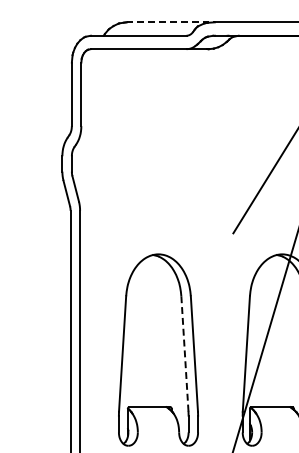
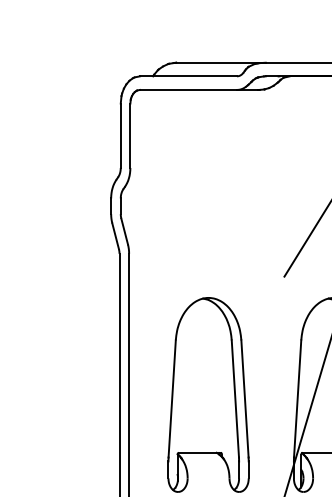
line: (170, 22) -> (220, 62), dashed -> solid
line: (185, 353) -> (235, 398), dashed -> solid

